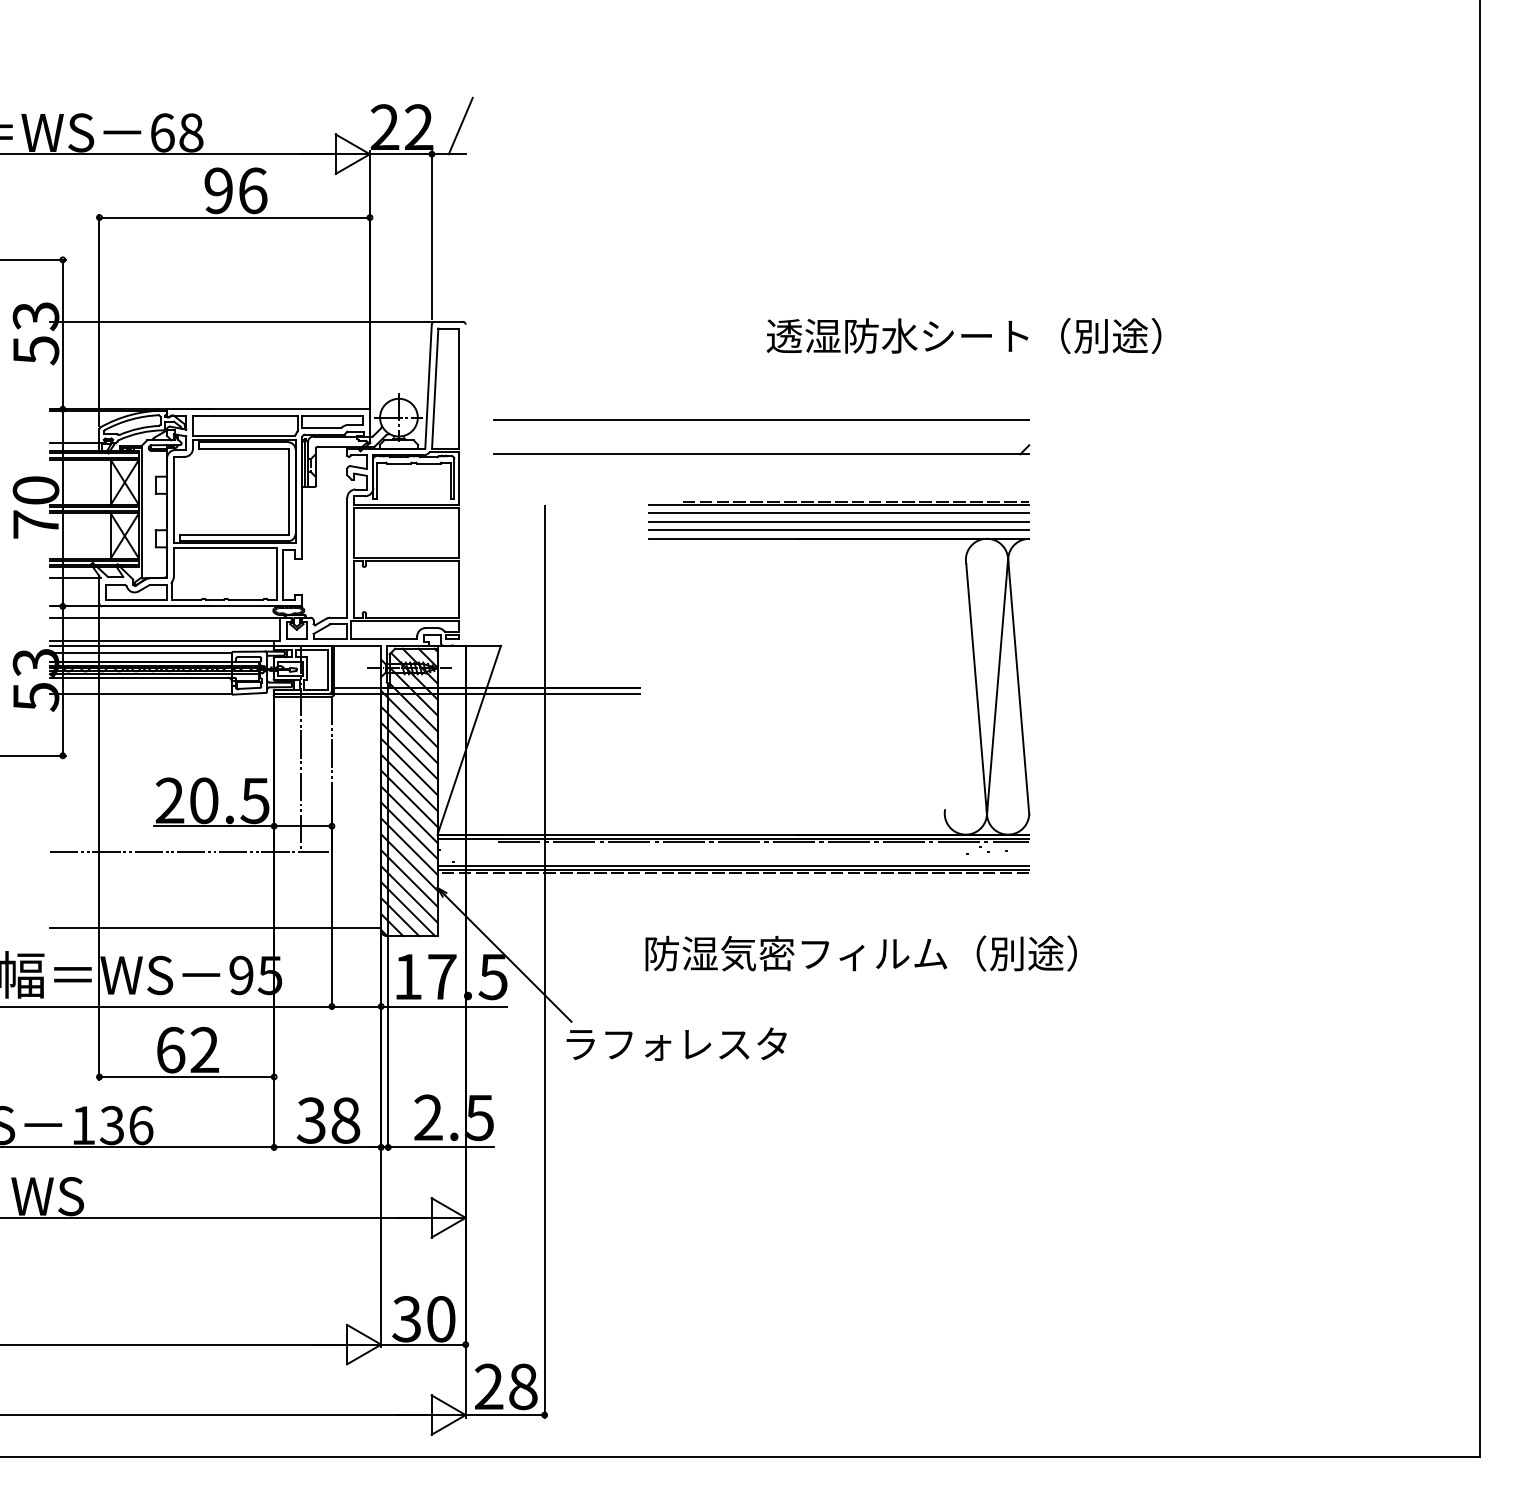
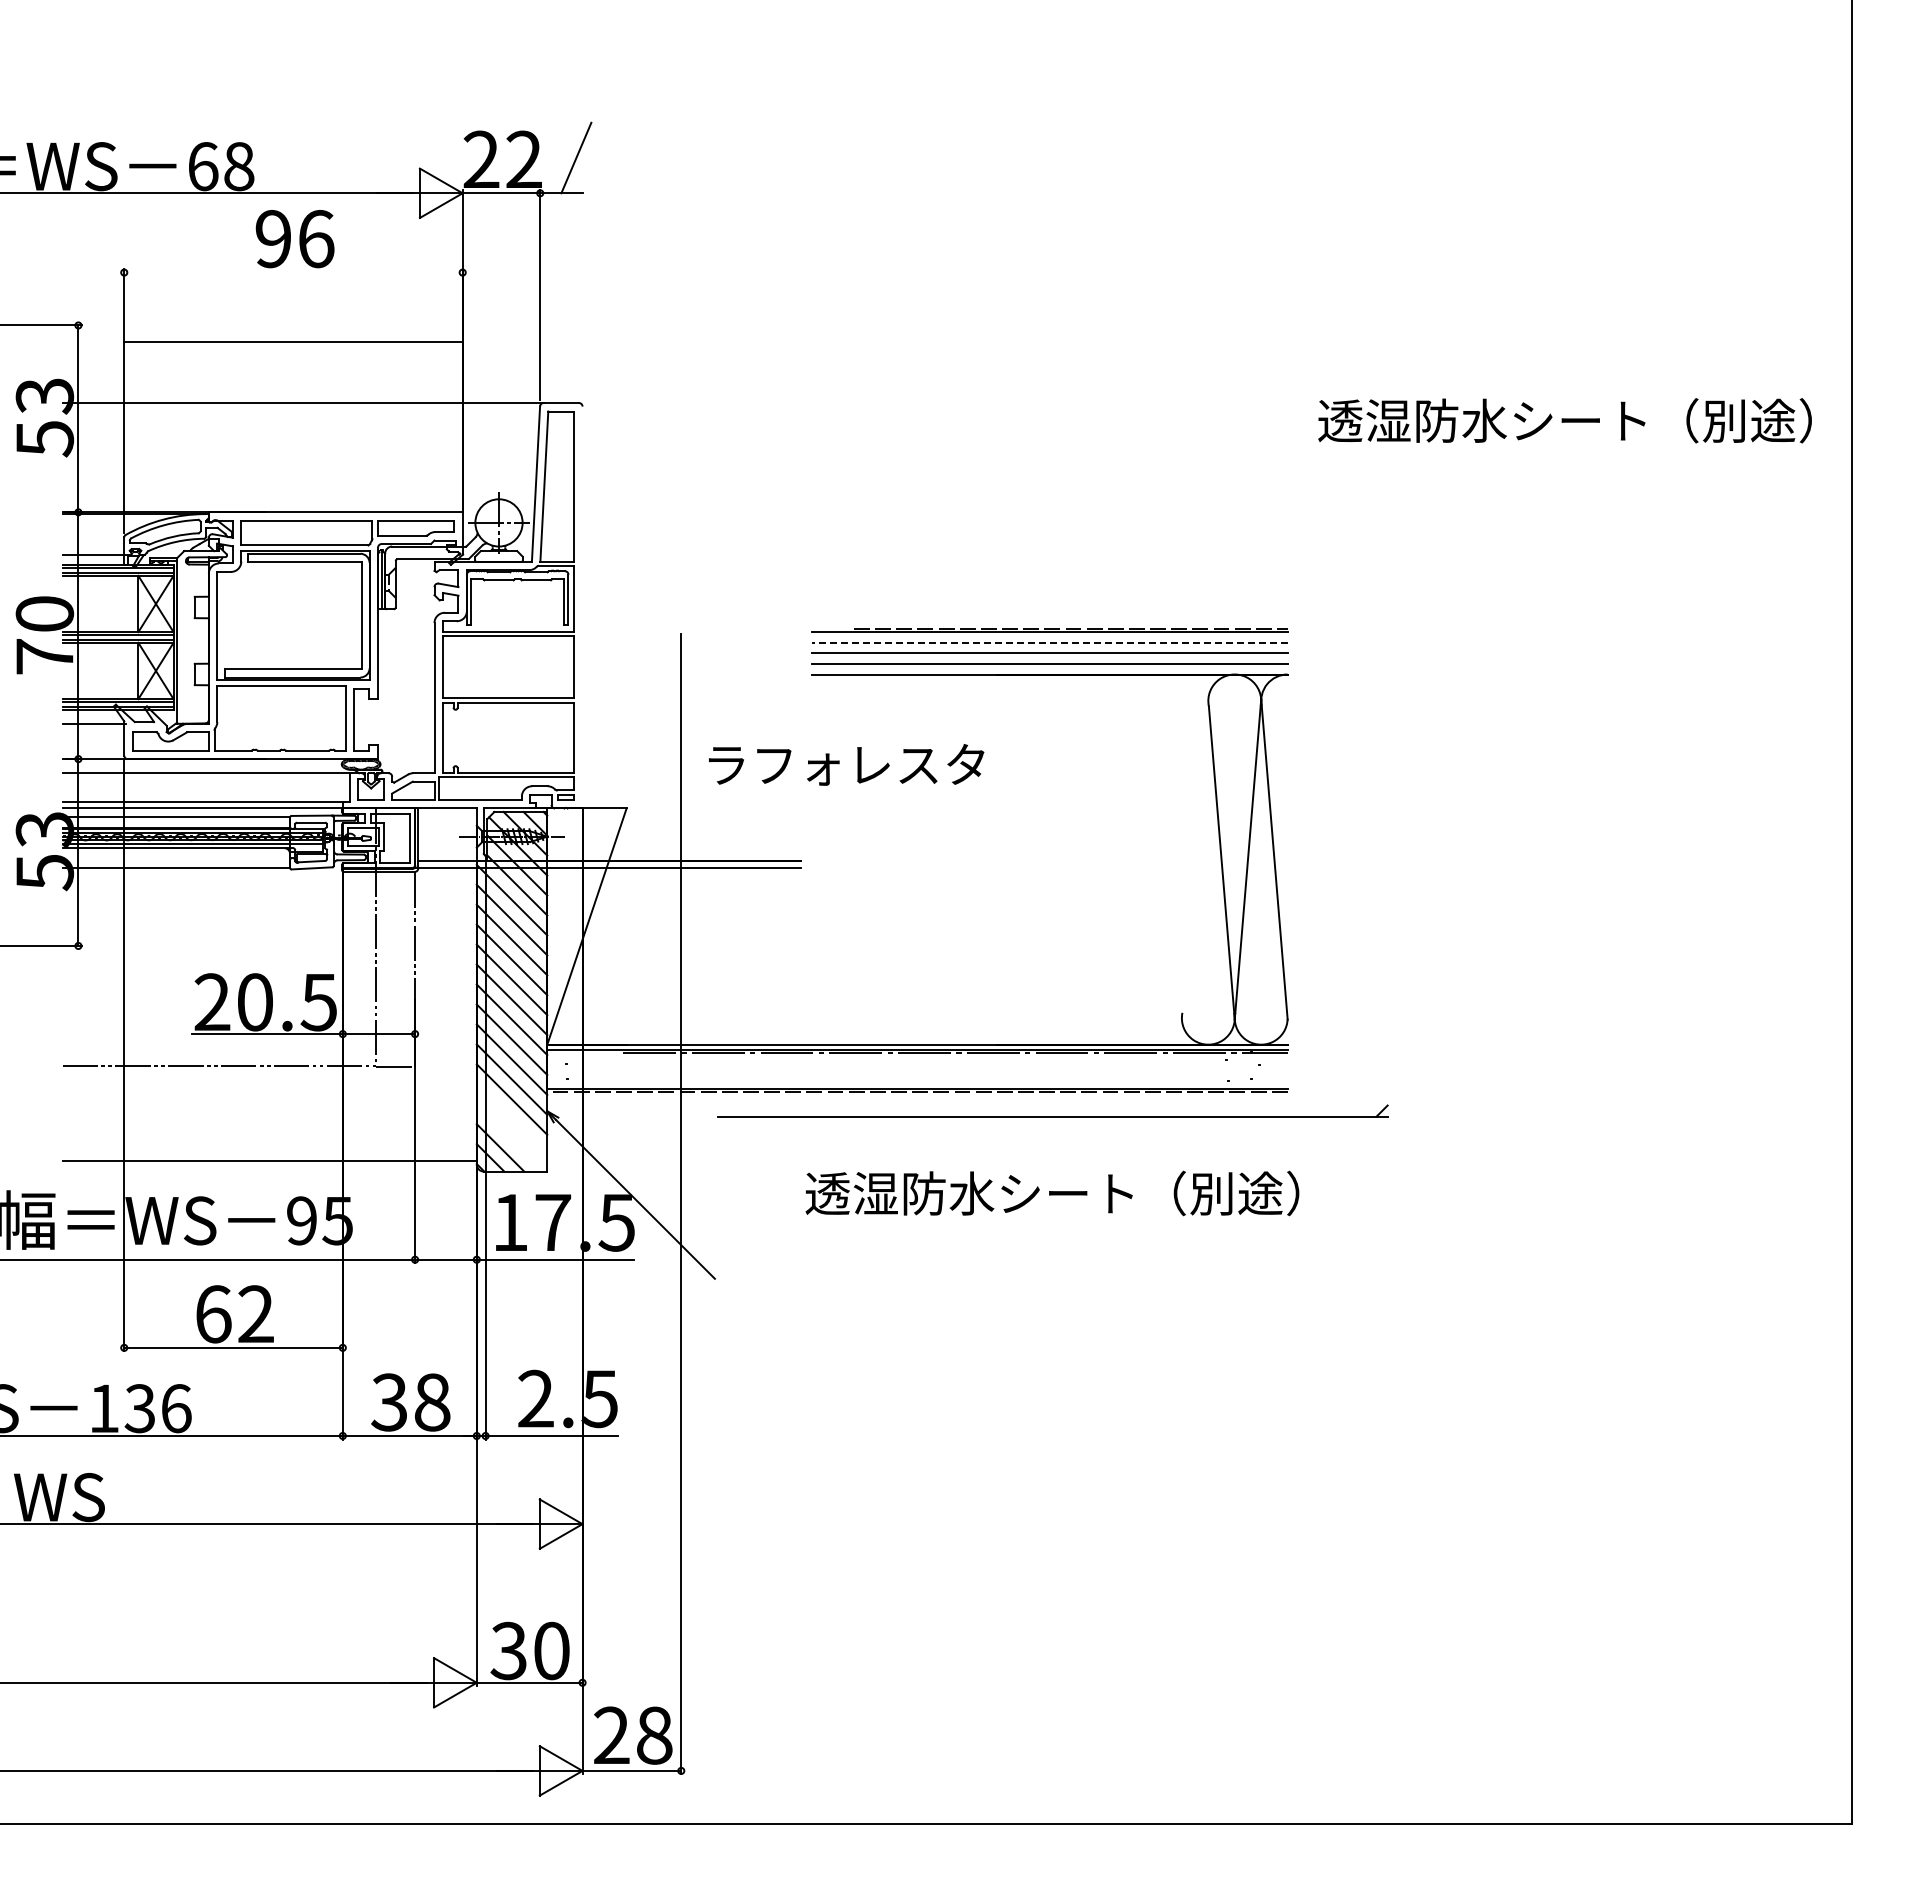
line: (234, 217) -> (293, 341), moved
text: (963, 335) -> (1564, 420), moved
line: (761, 420) -> (952, 526), removed
part: (761, 449) -> (1052, 1110), moved
line: (838, 513) -> (1049, 642), solid -> dashed
line: (733, 865) -> (917, 1083), removed
line: (408, 894) -> (511, 1119), removed
line: (408, 908) -> (510, 1137), removed
text: (860, 953) -> (1076, 1193), 防湿気密フィルム（別途） -> 透湿防水シート（別途）
text: (676, 1043) -> (846, 764), moved

